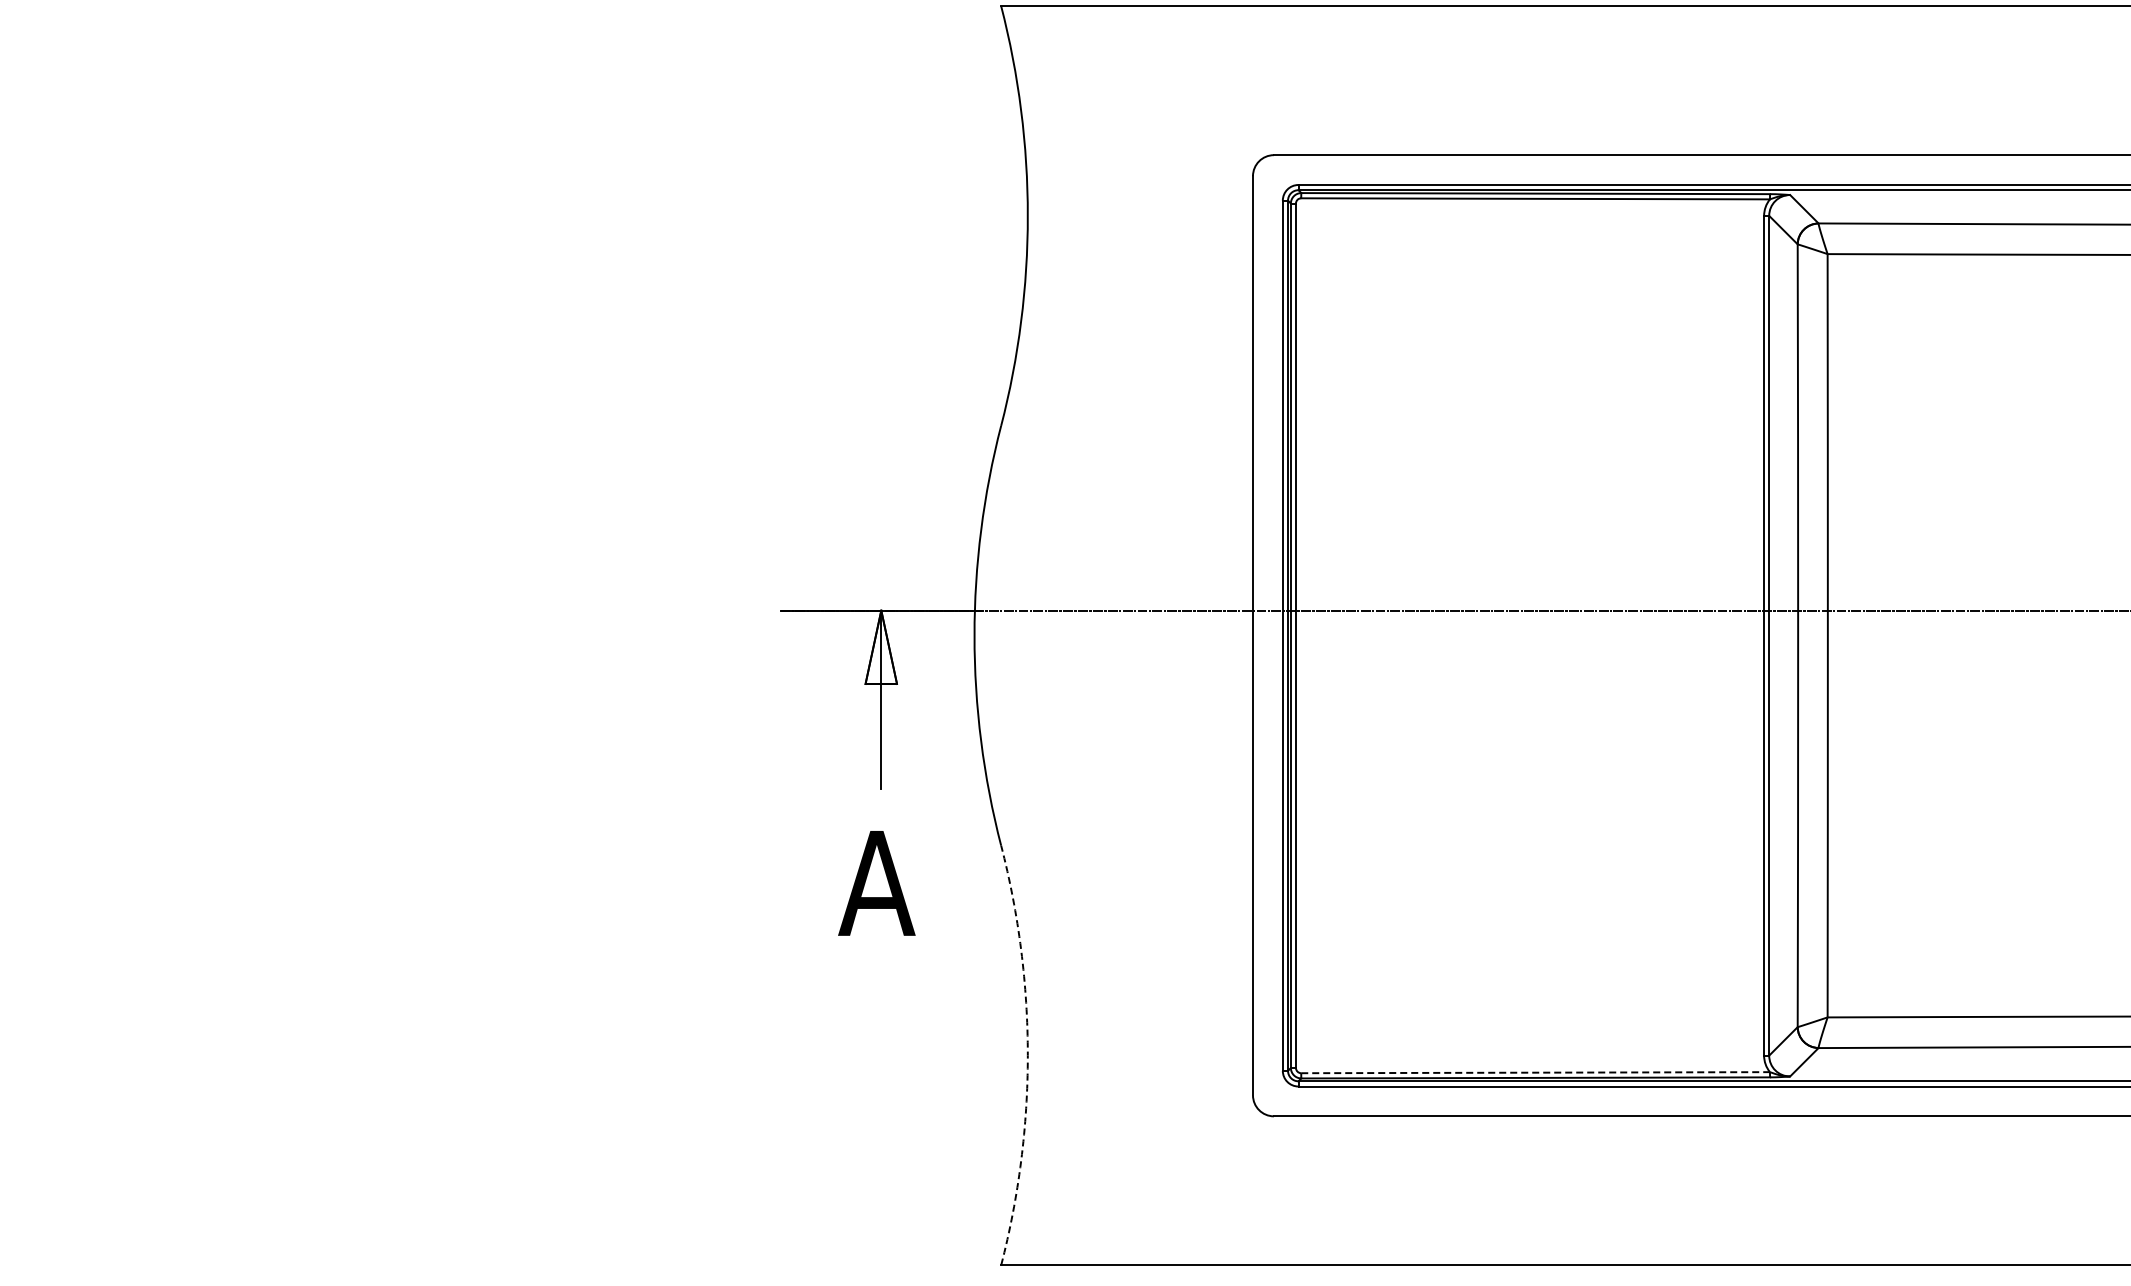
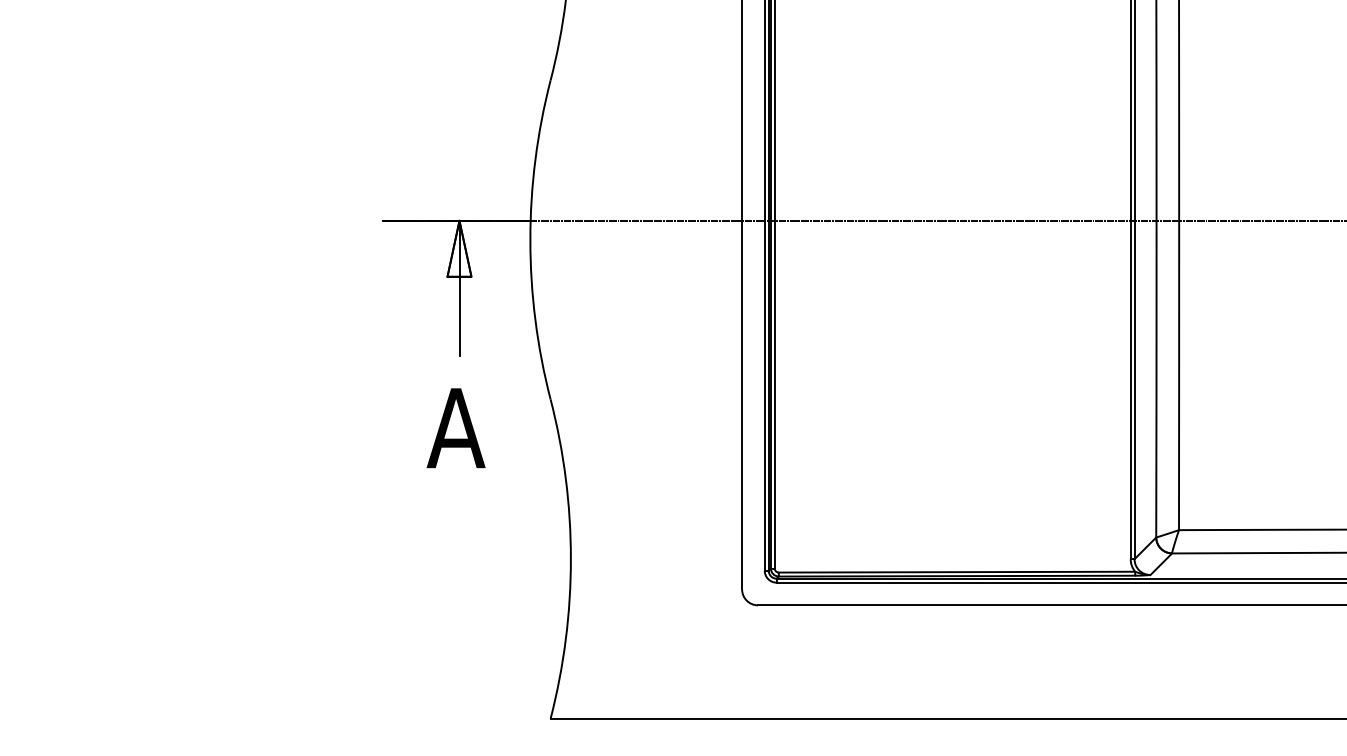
arc: (1027, 1055) -> (570, 559), dashed -> solid
line: (1536, 1072) -> (957, 572), dashed -> solid

